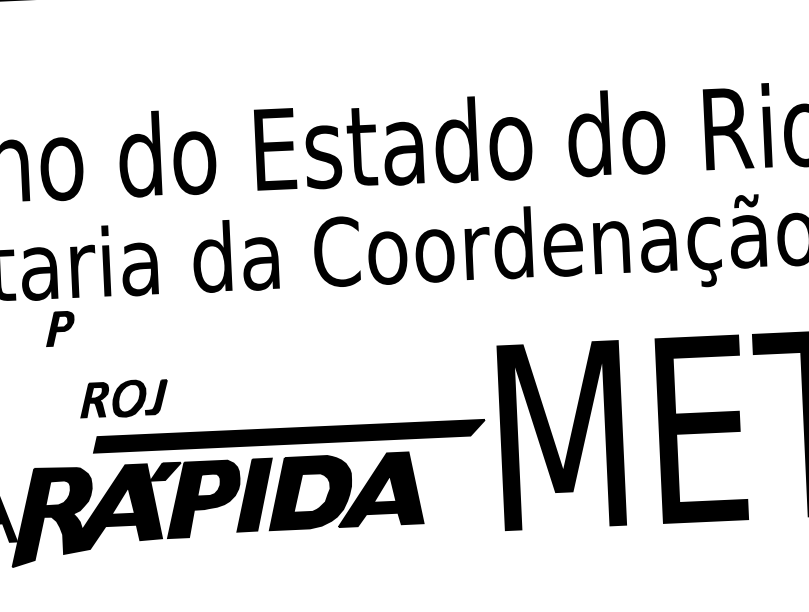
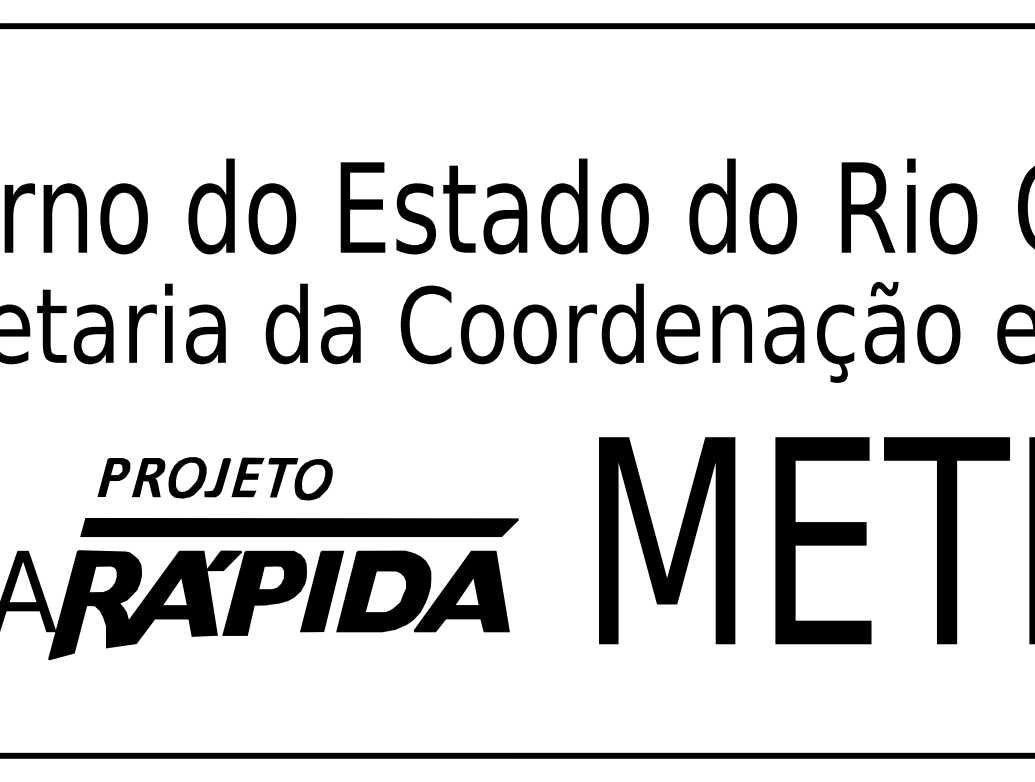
part: (59, 328) -> (113, 477), moved
part: (213, 395) -> (281, 478), added
part: (289, 436) -> (299, 527), moved

